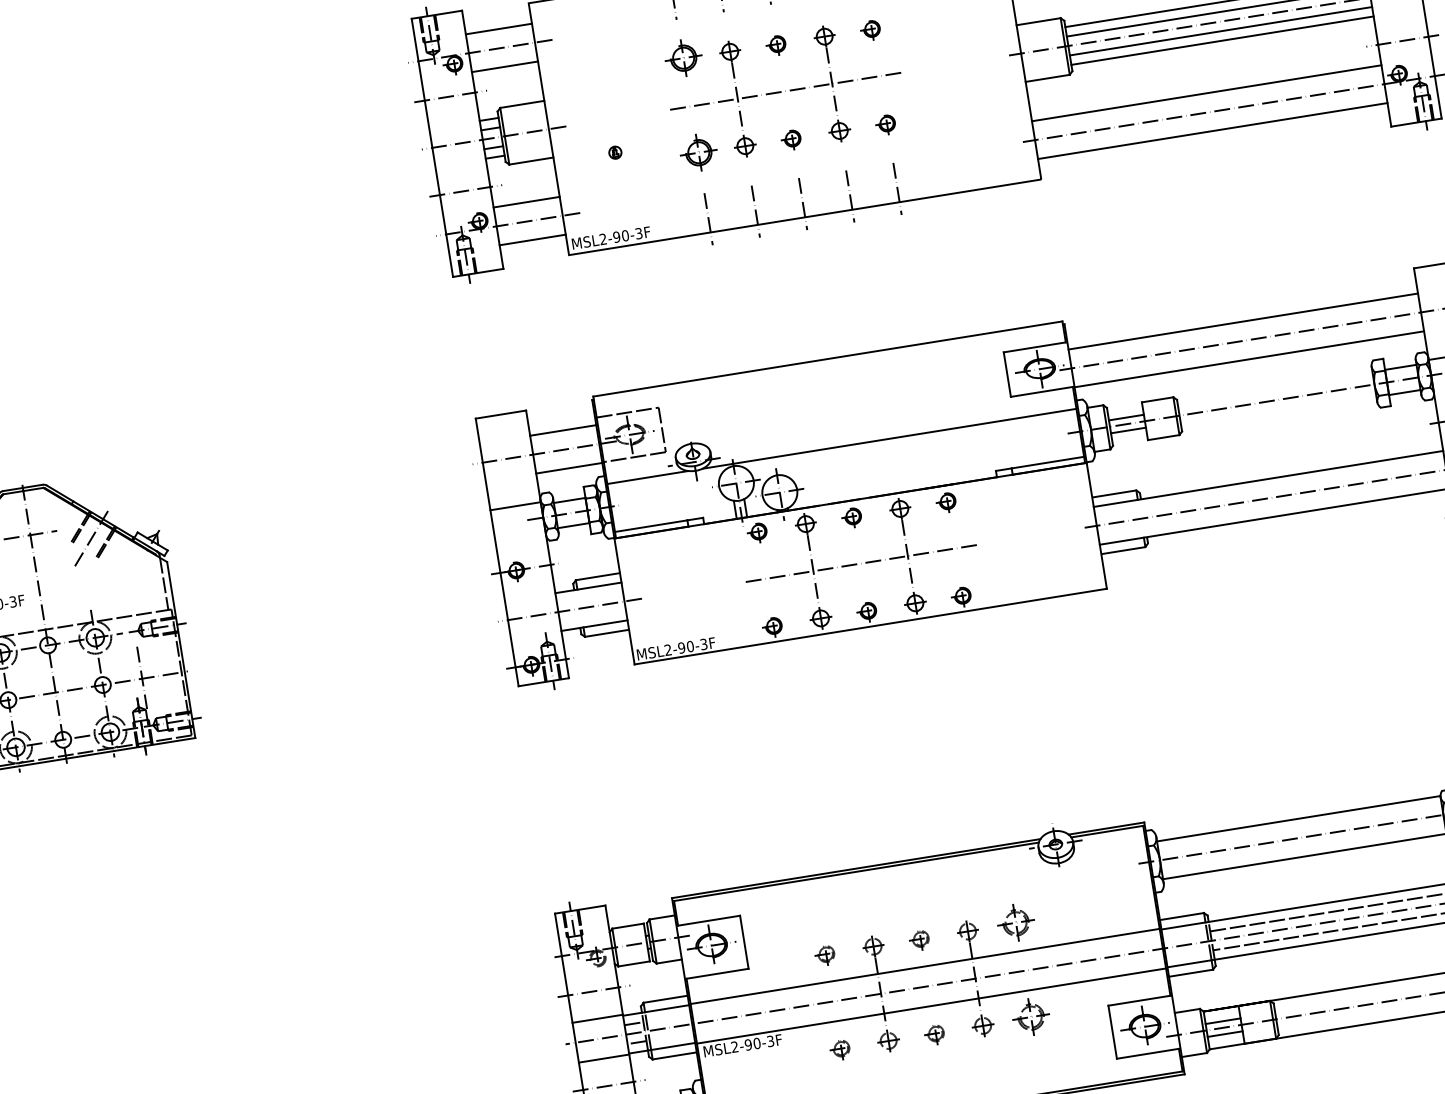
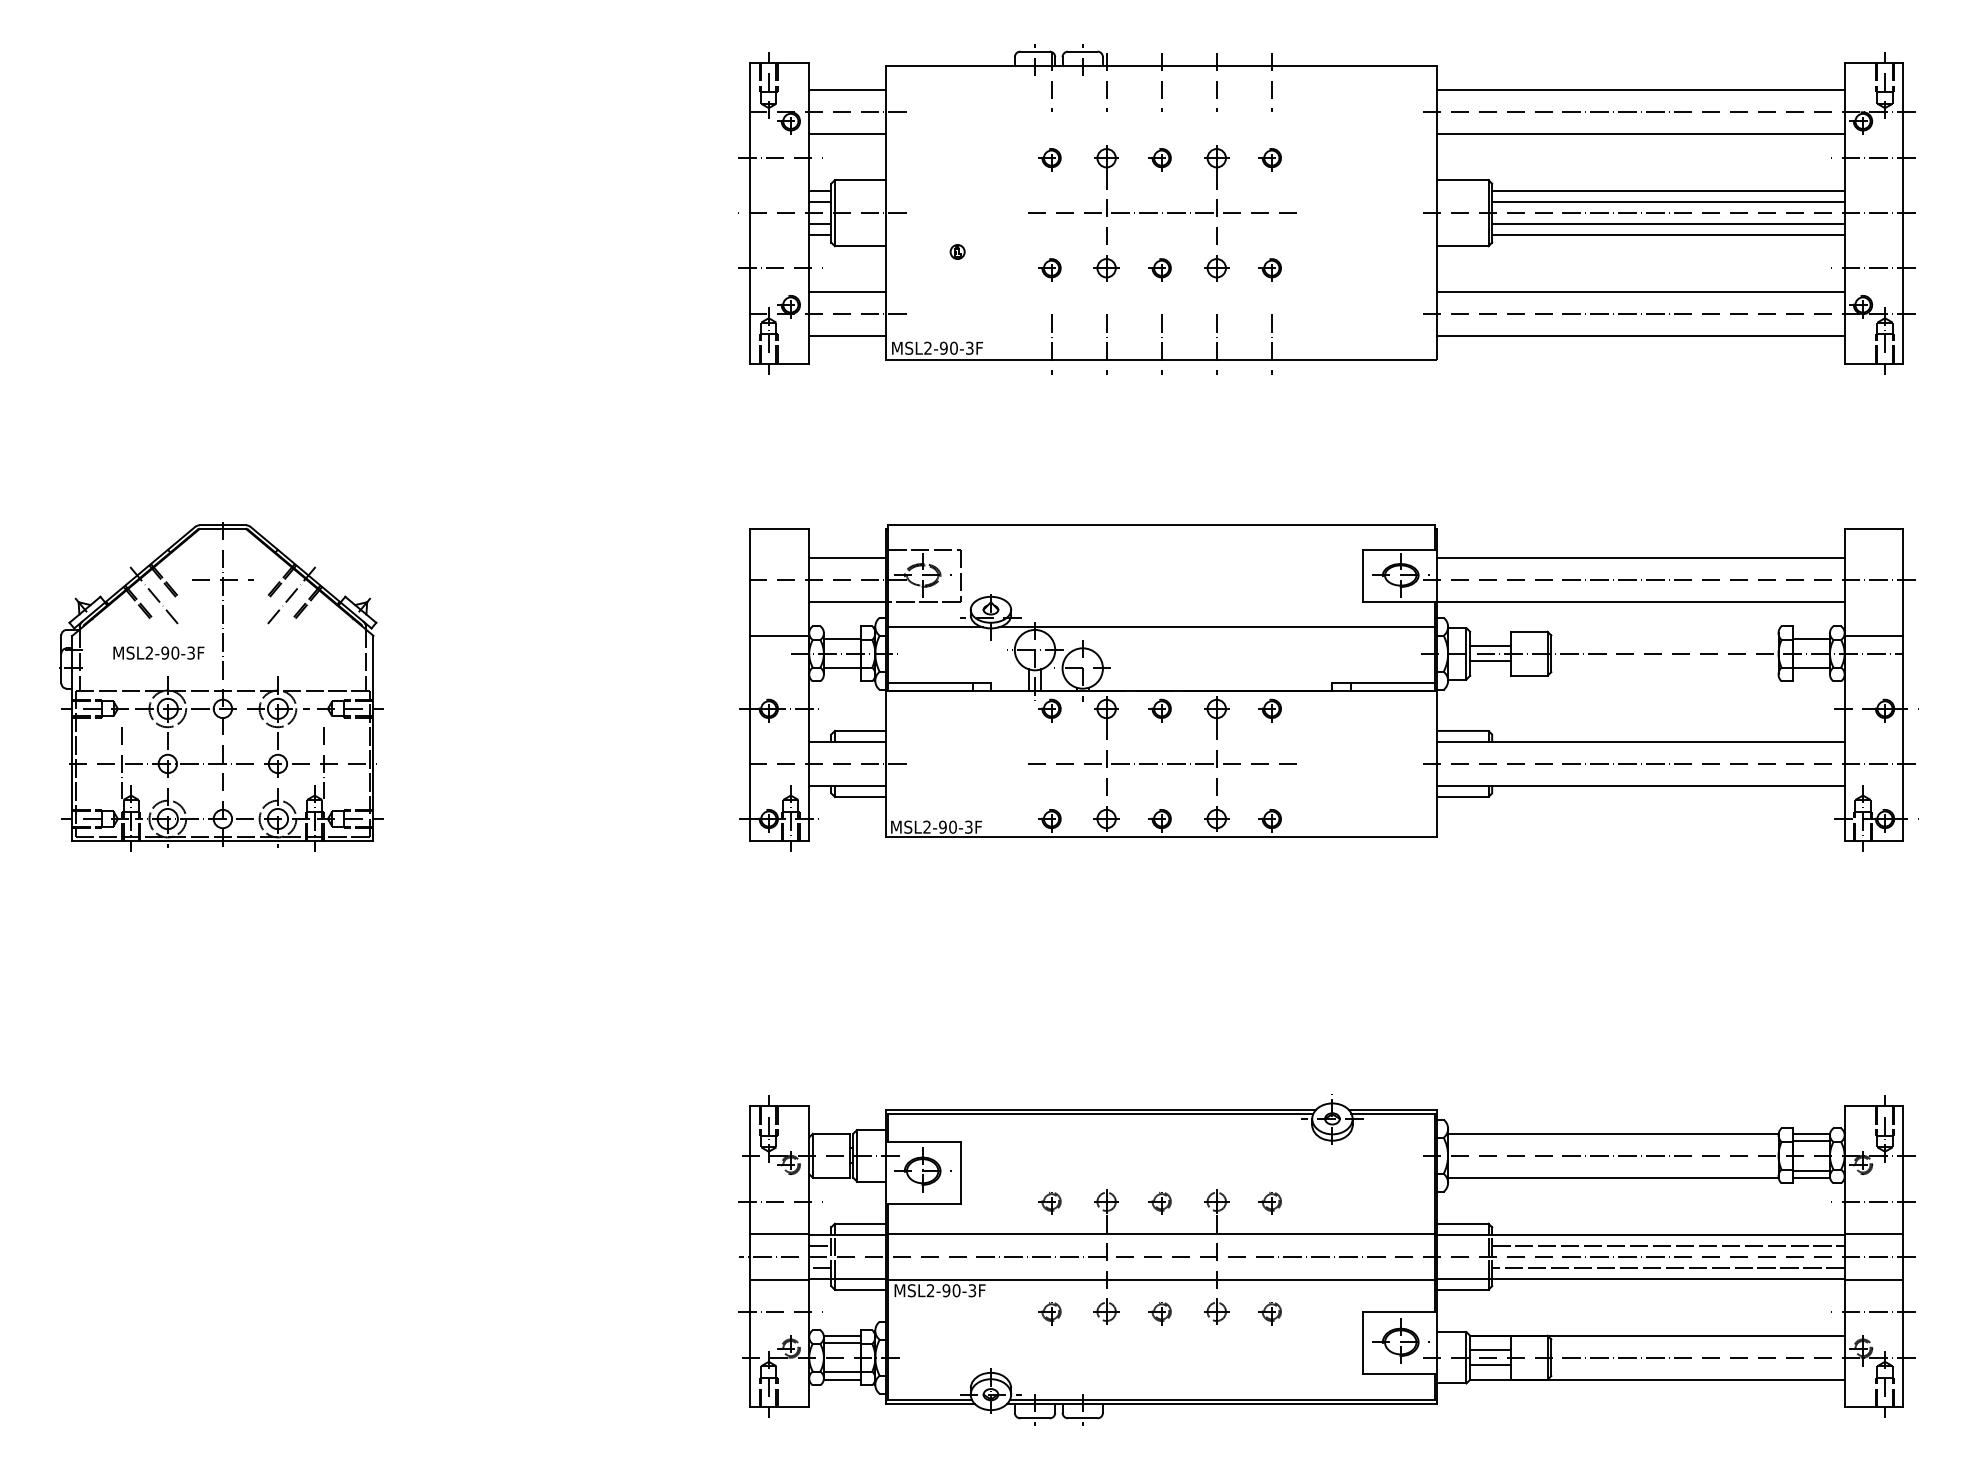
part: (681, 60) -> (1049, 159), size x0.62
part: (696, 155) -> (1049, 269), size x0.62
part: (1013, 925) -> (1269, 1203), size x0.62
part: (1028, 1020) -> (1269, 1313), size x0.62

